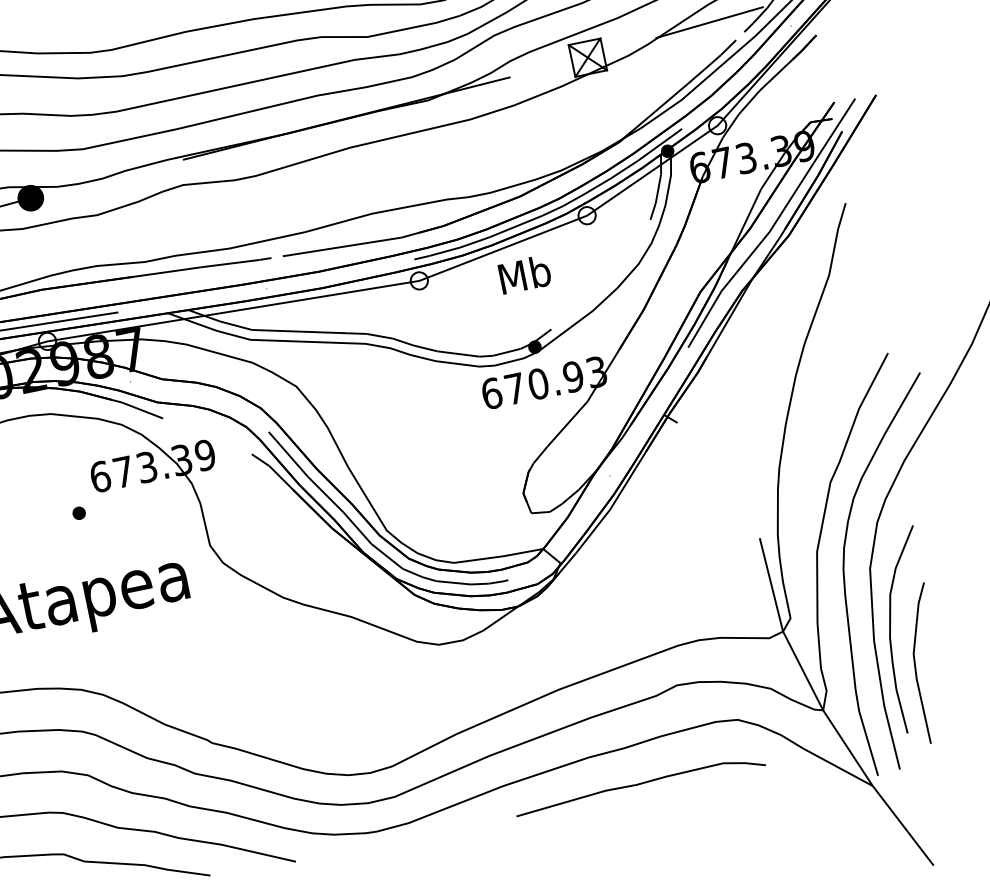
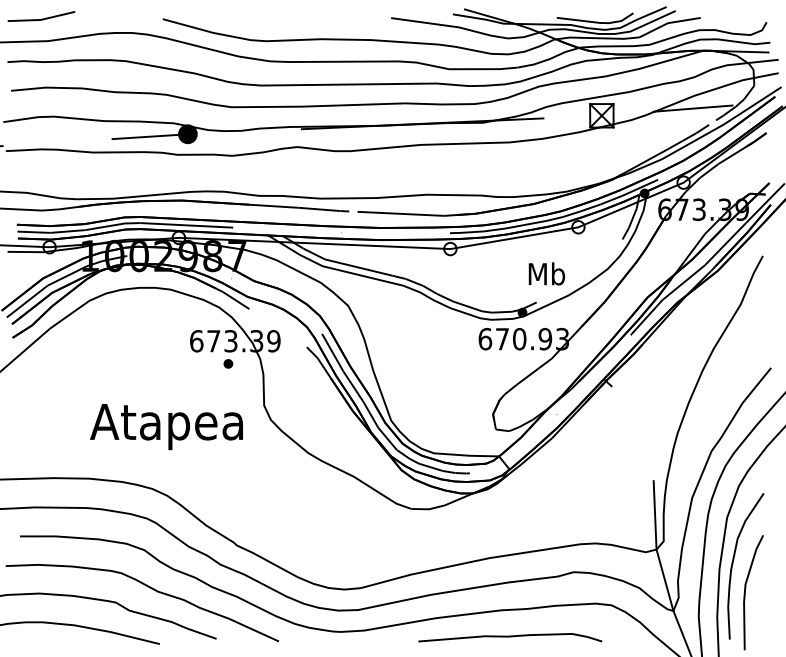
text: (524, 274) -> (546, 273), moved
part: (79, 512) -> (228, 363), moved
curve: (640, 785) -> (510, 637), moved

